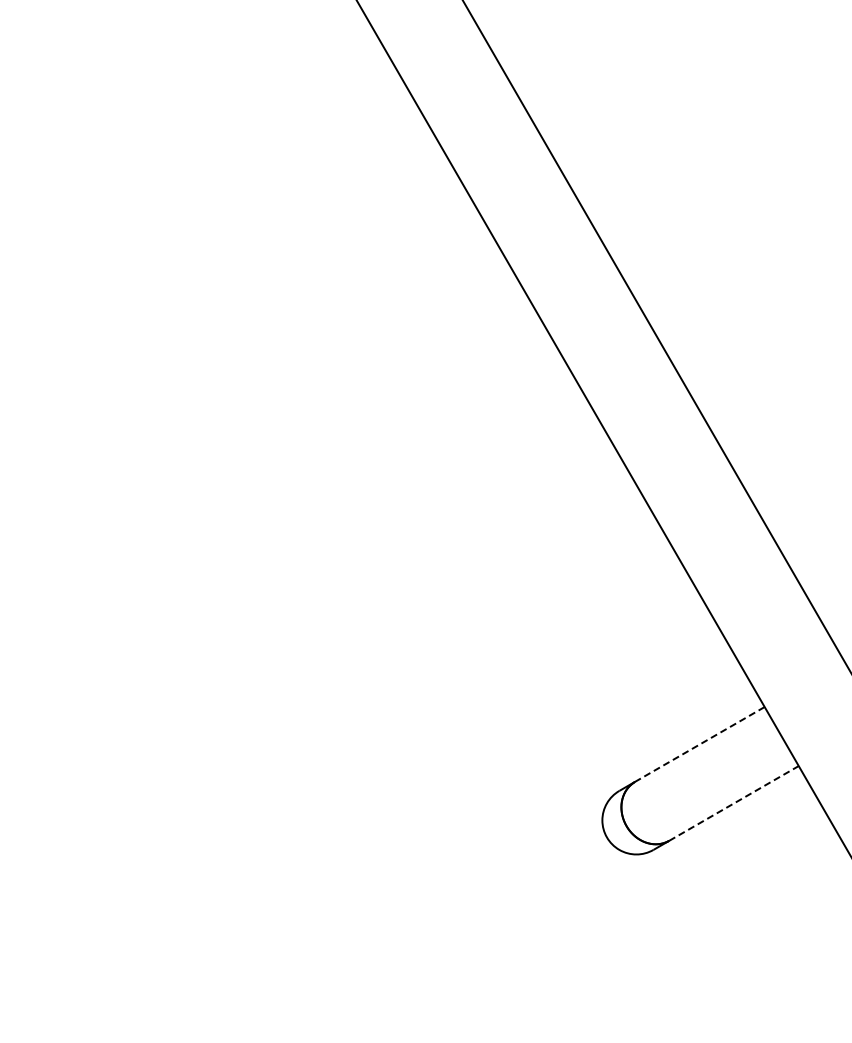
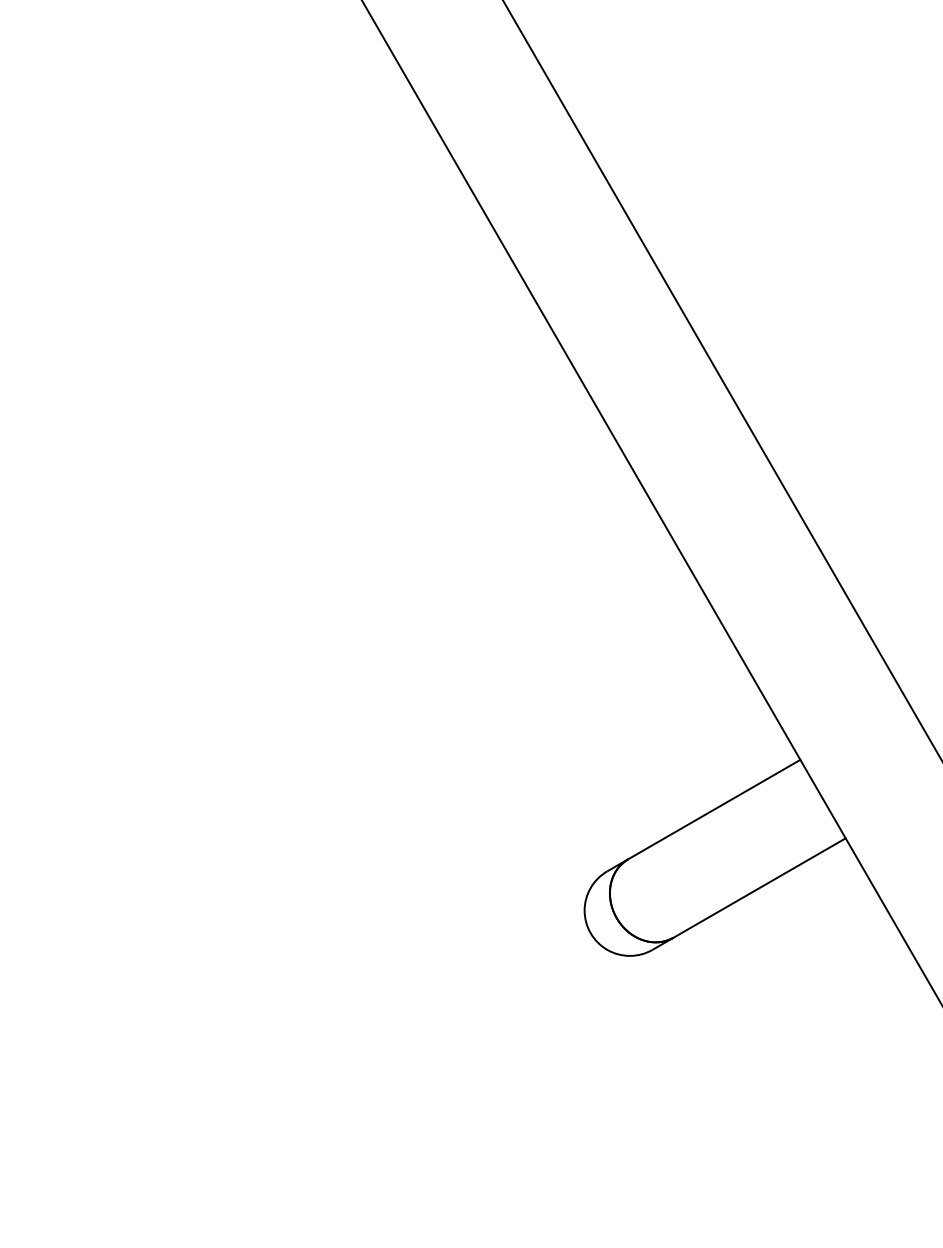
line: (699, 744) -> (713, 809), dashed -> solid
line: (733, 803) -> (758, 888), dashed -> solid

